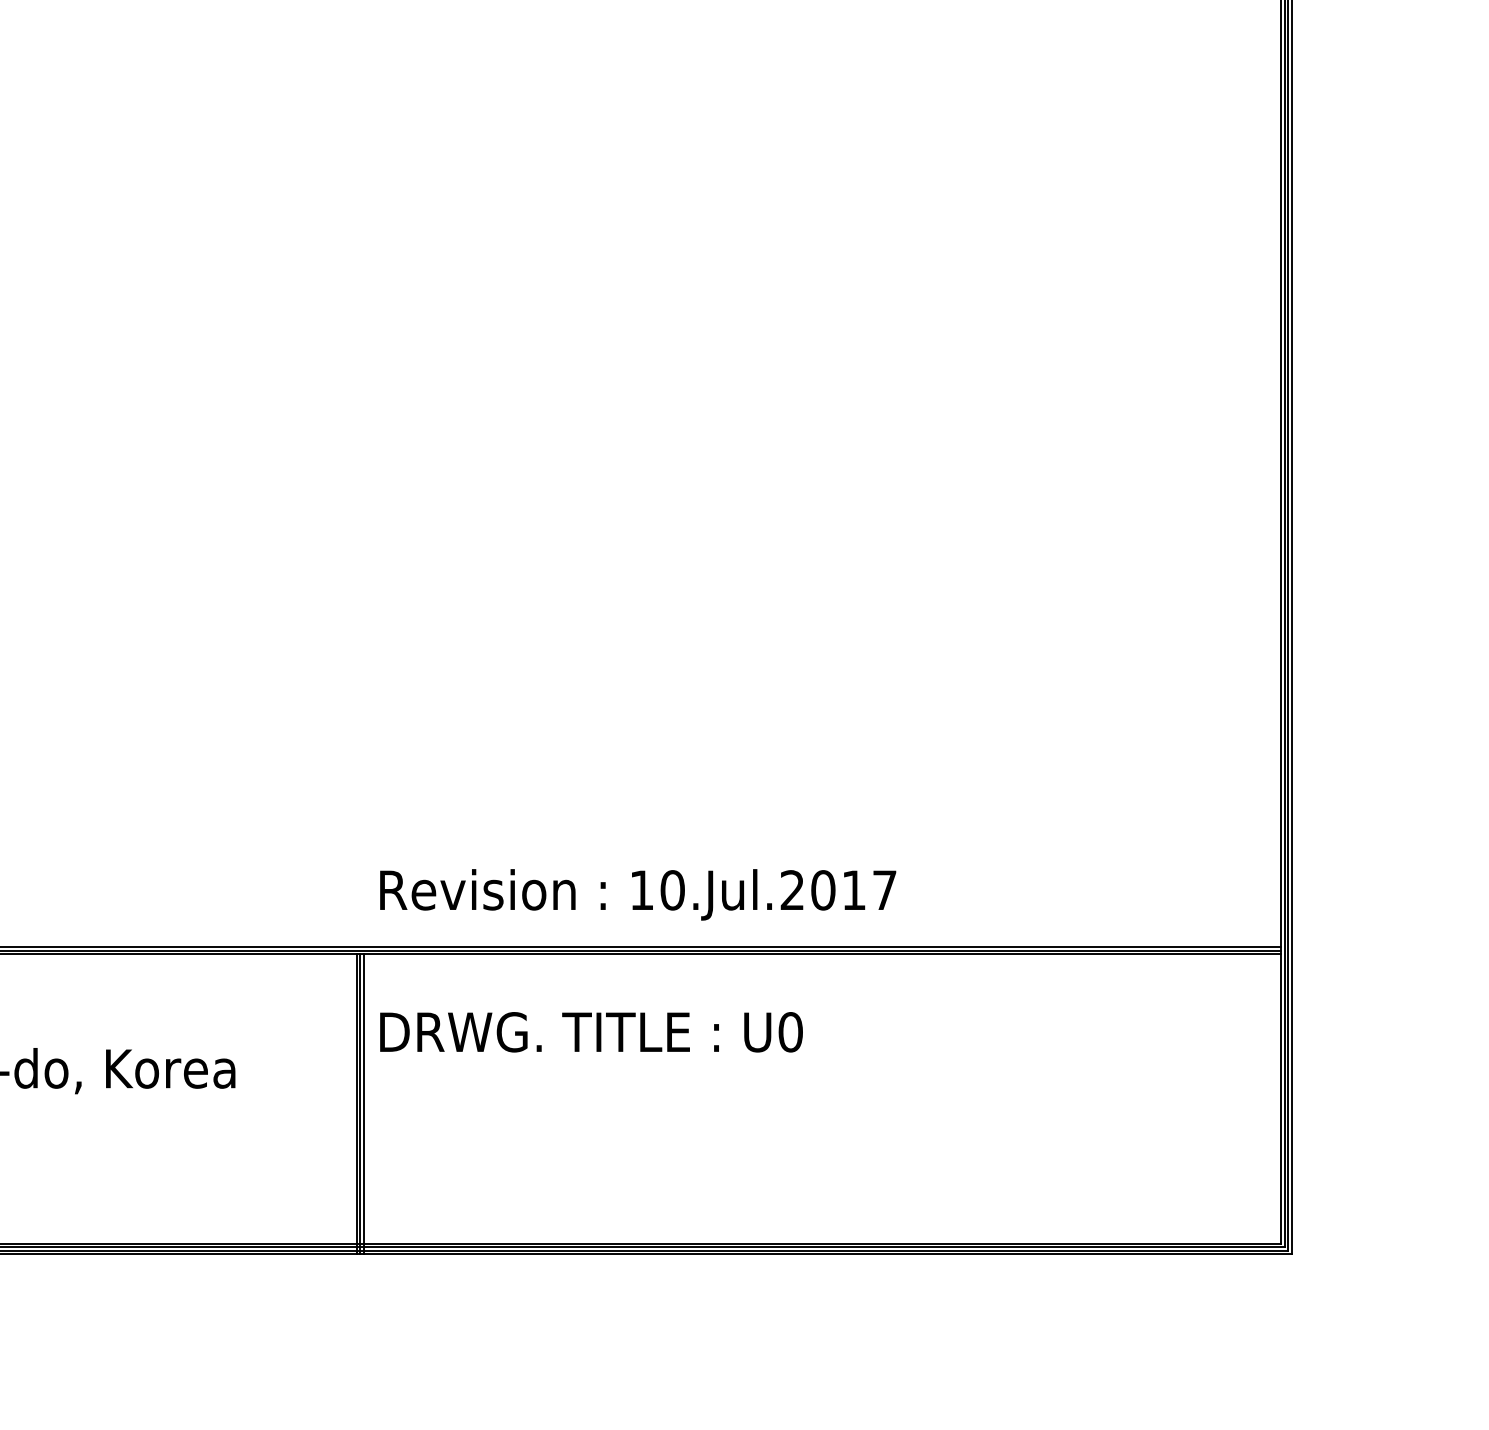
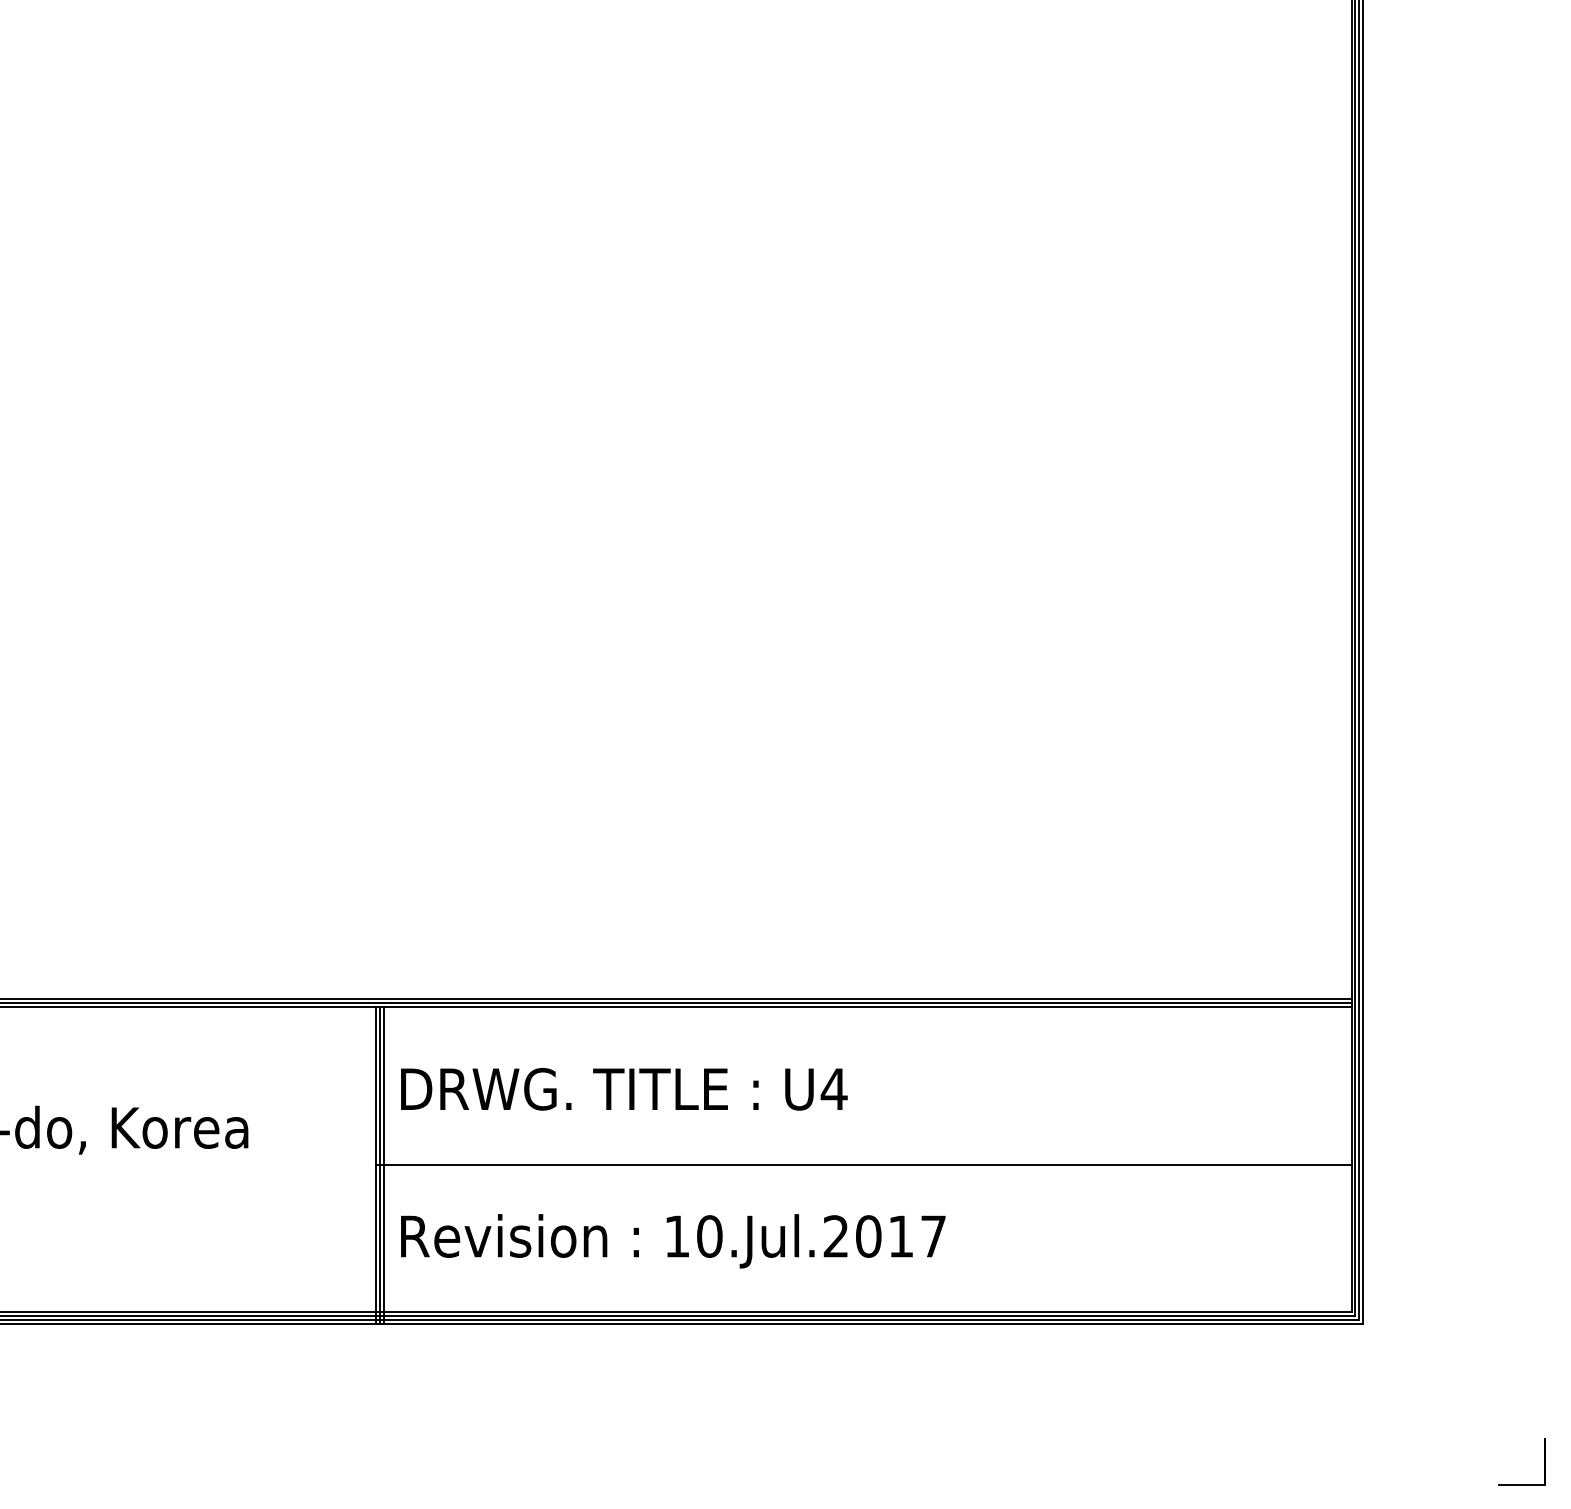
text: (638, 895) -> (673, 1241), moved
text: (789, 1031) -> (833, 1088), U0 -> U4
line: (818, 1104) -> (863, 1165), added
part: (1463, 1385) -> (1544, 1461), added

